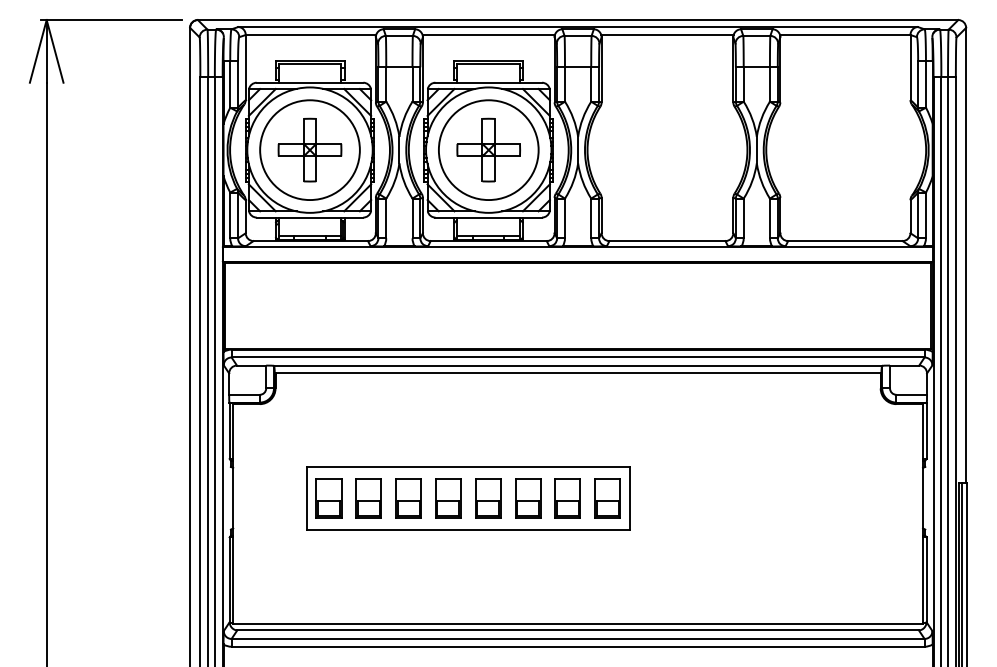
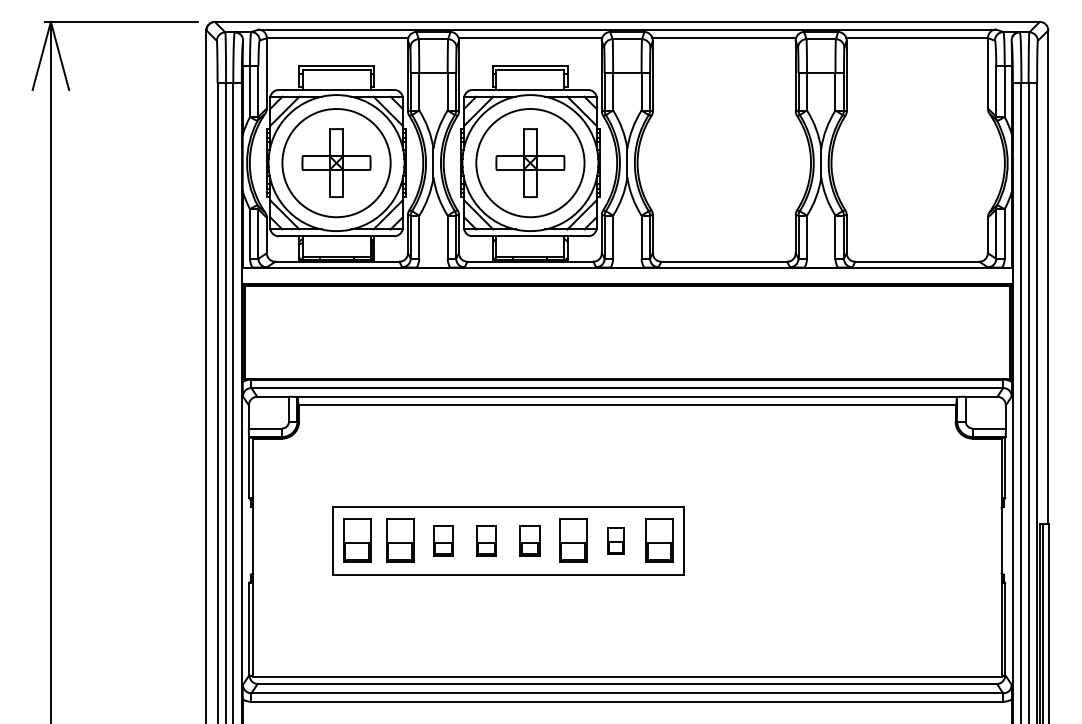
part: (408, 498) -> (443, 540), size x0.7
part: (448, 498) -> (486, 540), size x0.7
part: (488, 498) -> (530, 540), size x0.7
part: (567, 498) -> (615, 540), size x0.6

